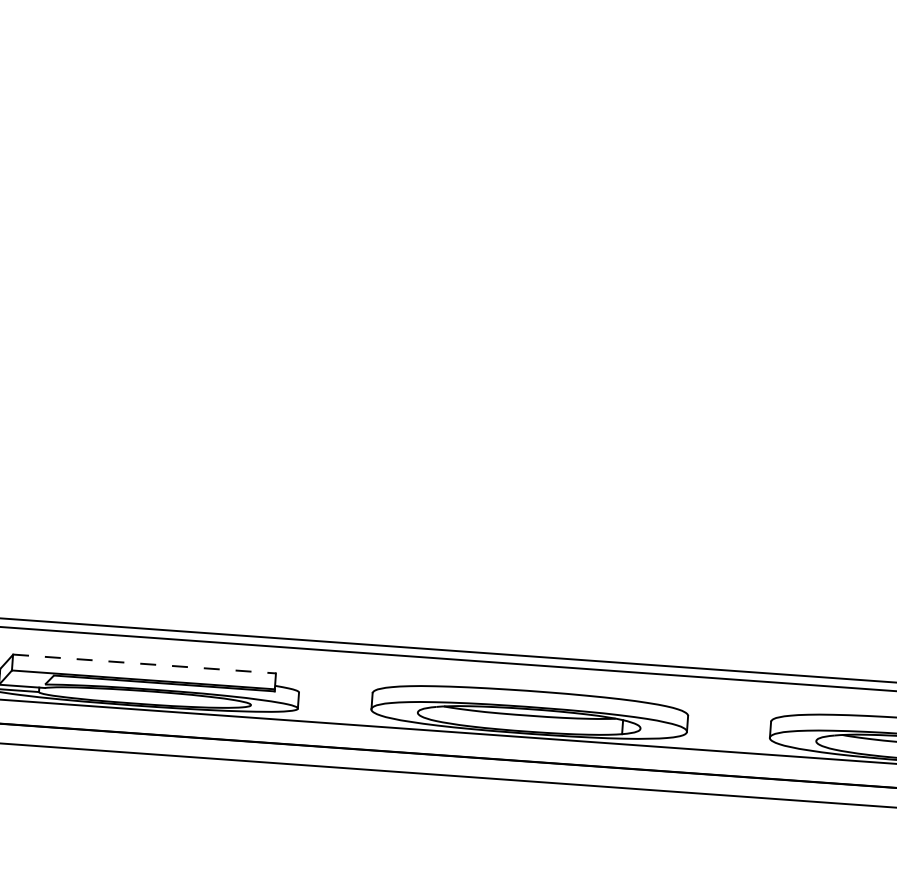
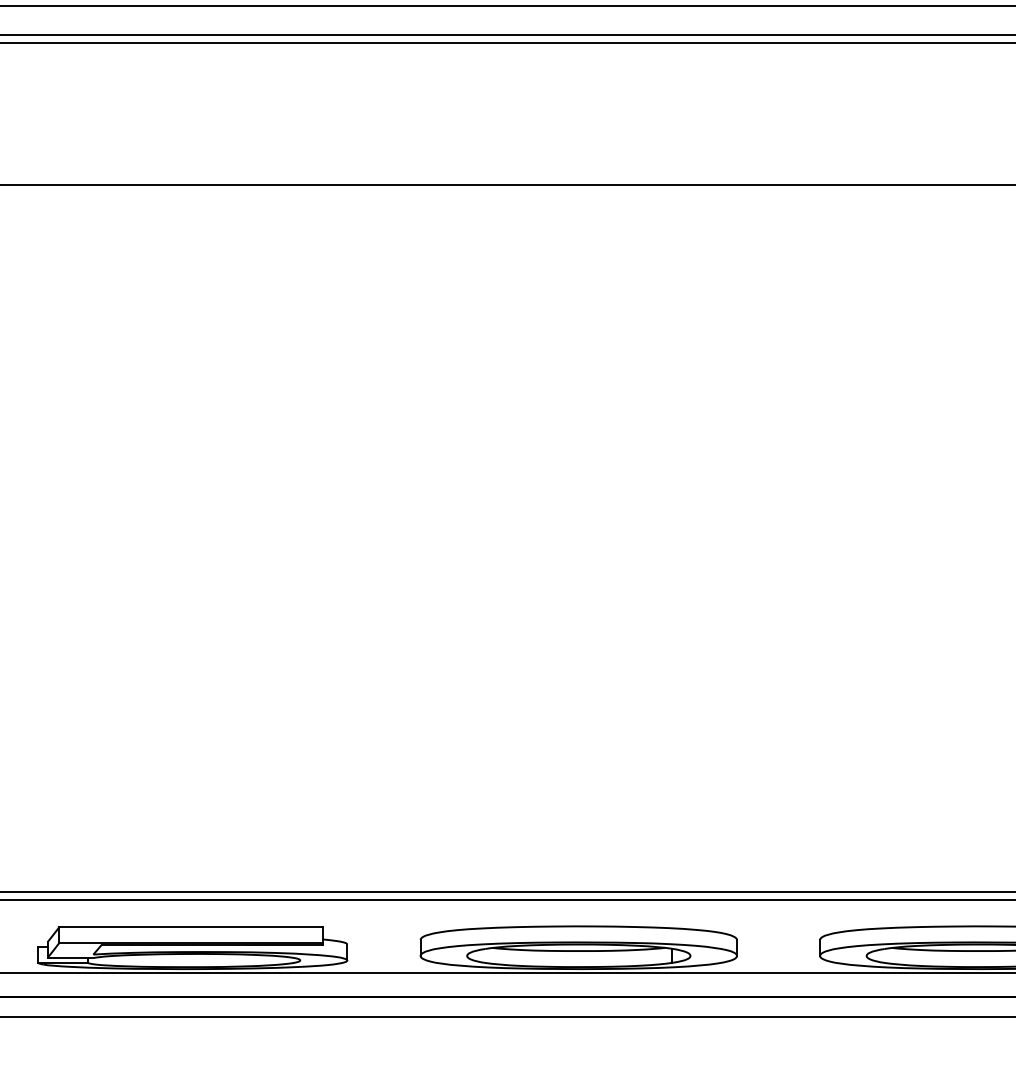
line: (144, 664) -> (191, 927), dashed -> solid

